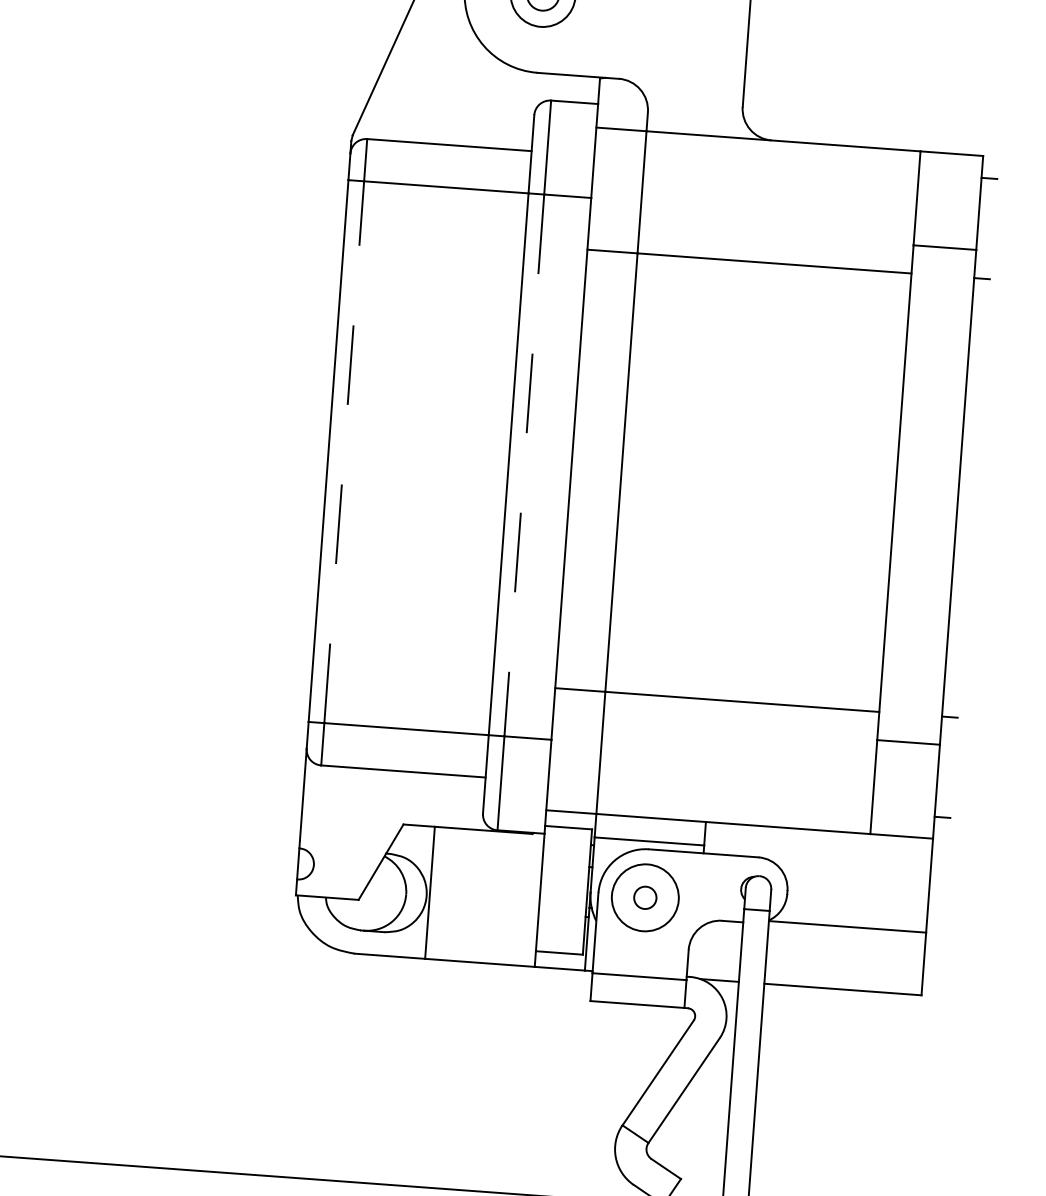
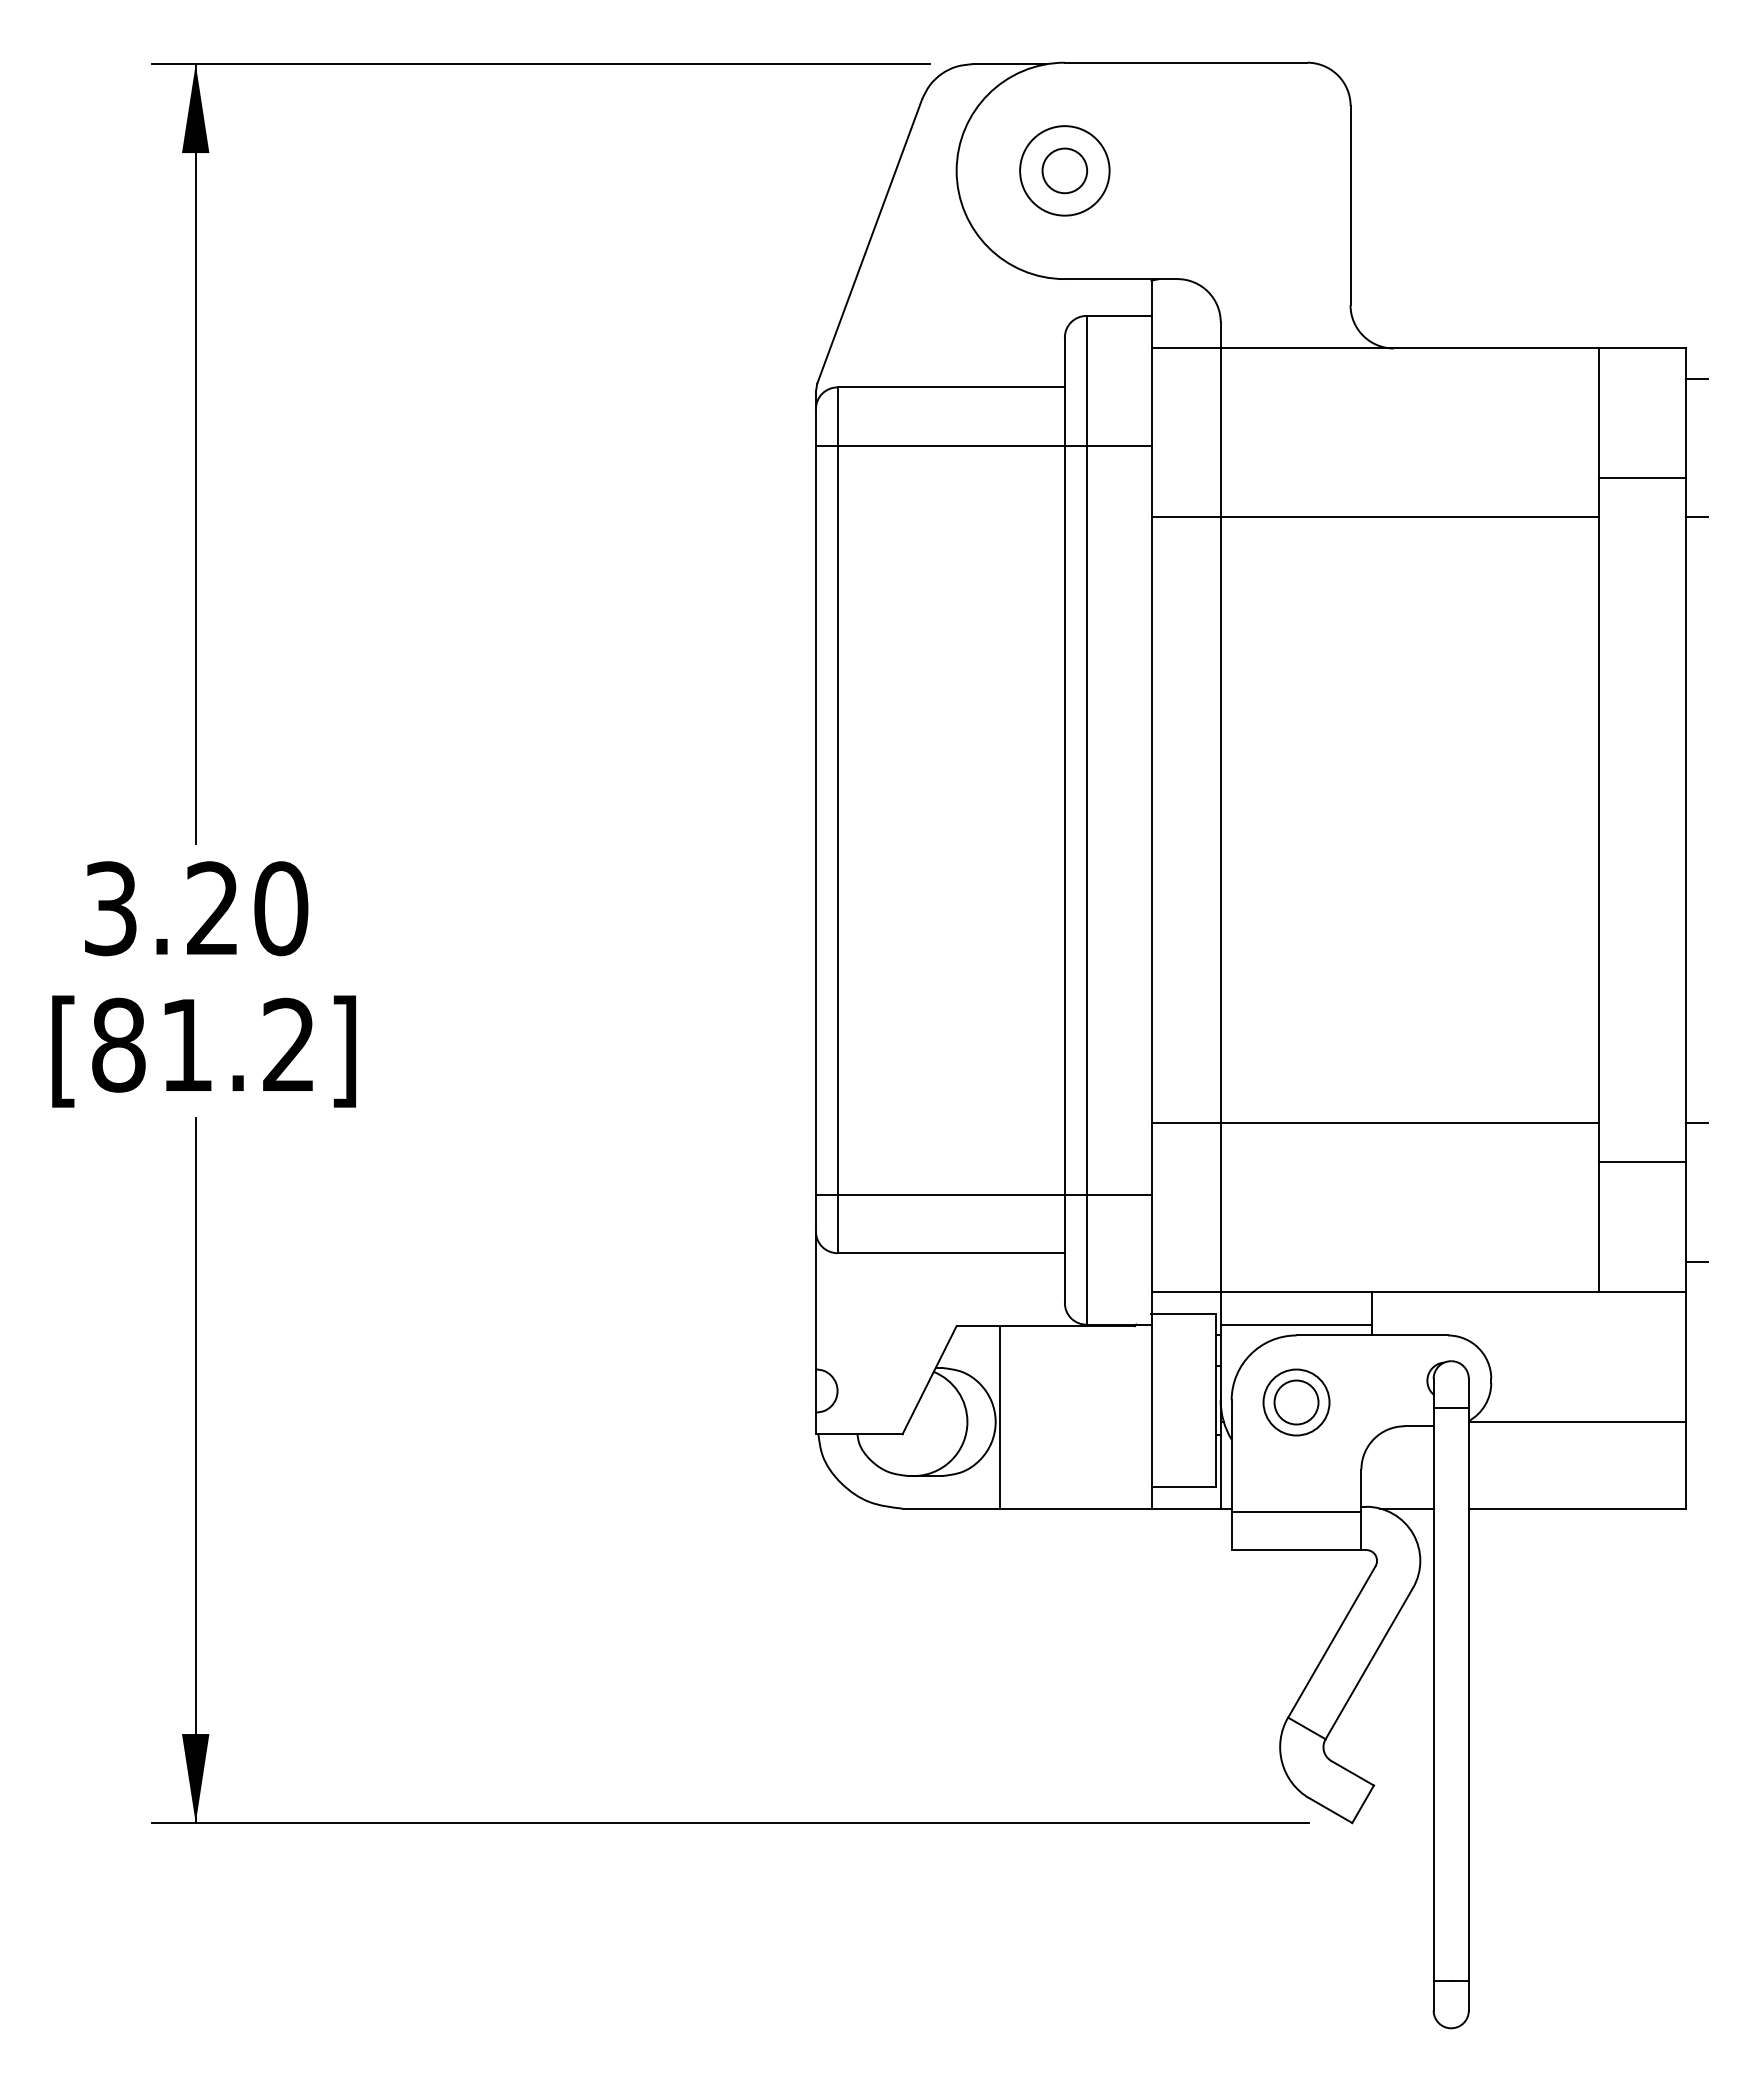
line: (344, 451) -> (837, 819), dashed -> solid
line: (524, 465) -> (1086, 820), dashed -> solid
circle: (645, 897) -> (1296, 1402), size x0.71
circle: (645, 897) -> (1296, 1402), size x1.43

